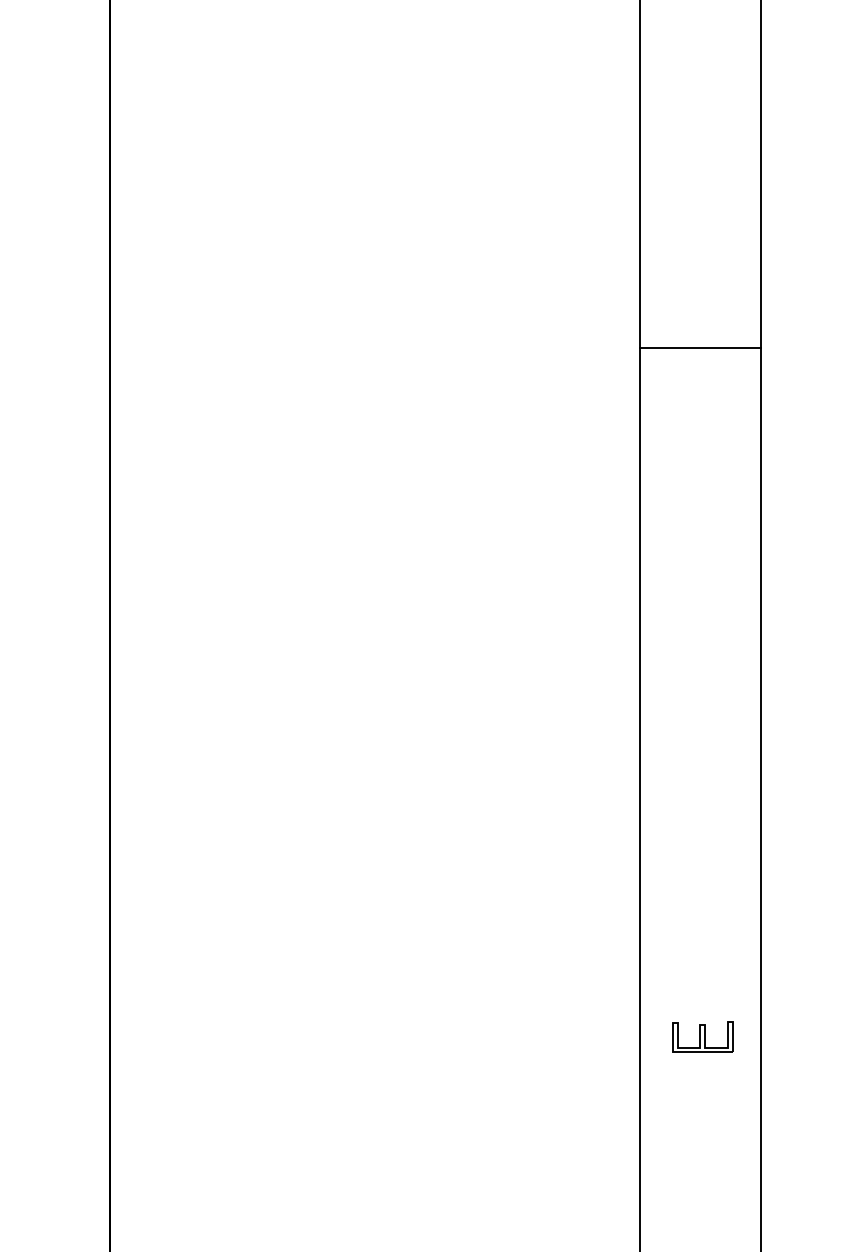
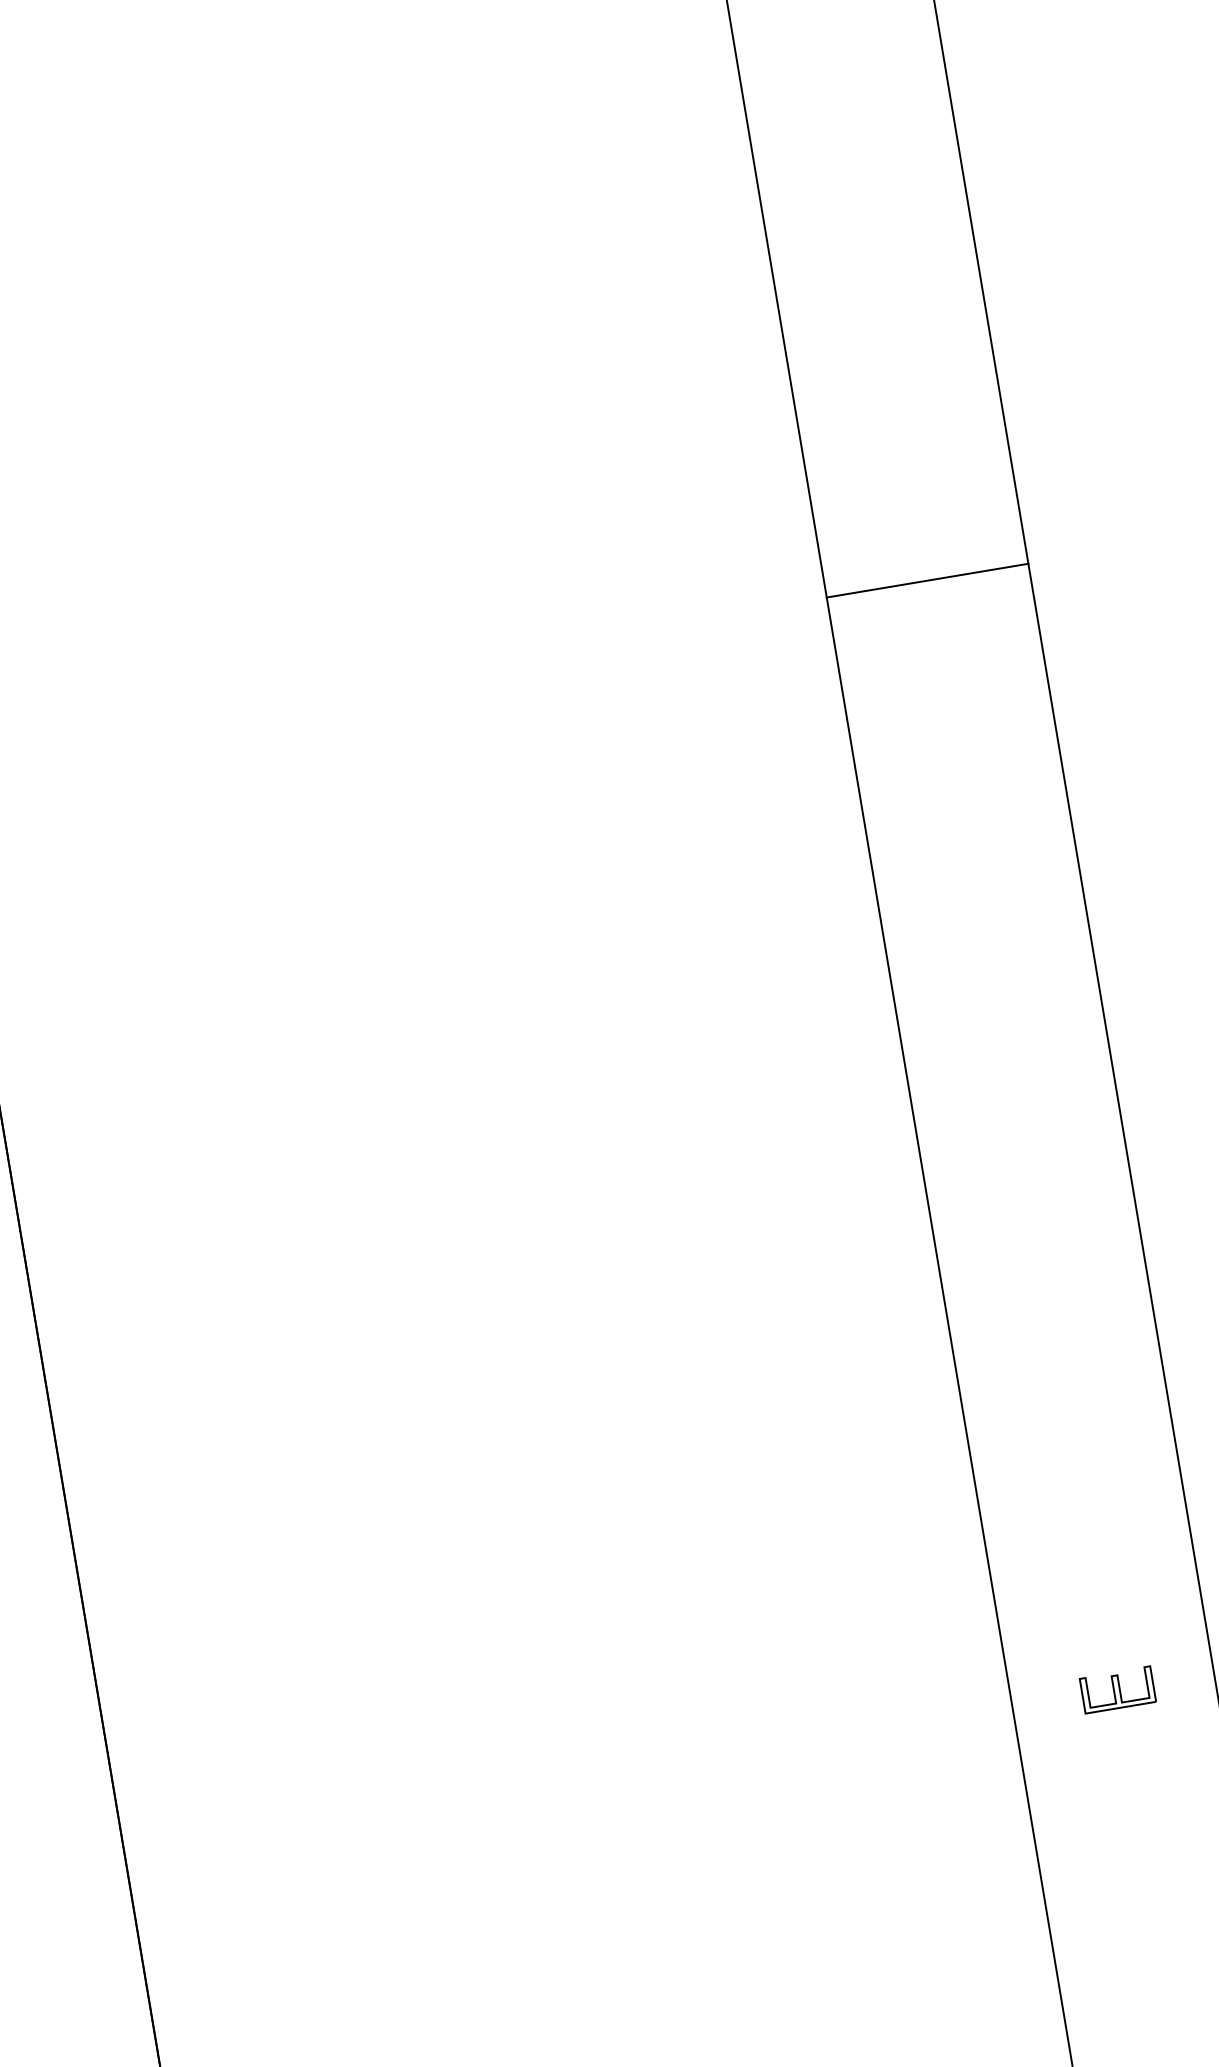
line: (700, 348) -> (927, 581), moved
part: (702, 1036) -> (1116, 1689), size x0.7

